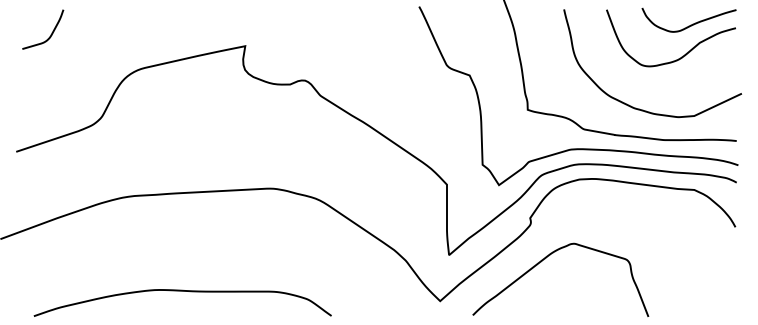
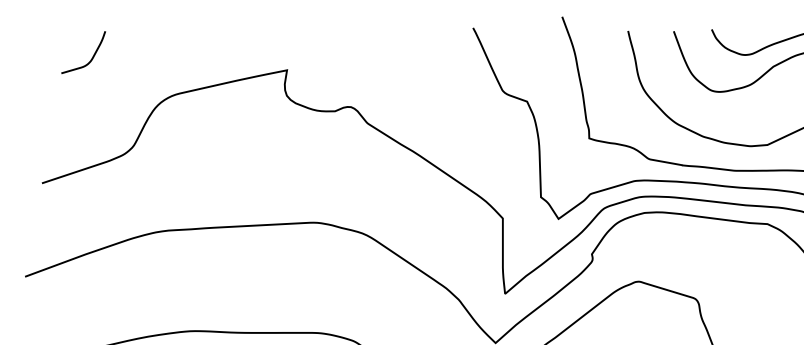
curve: (51, 32) -> (92, 55), moved

